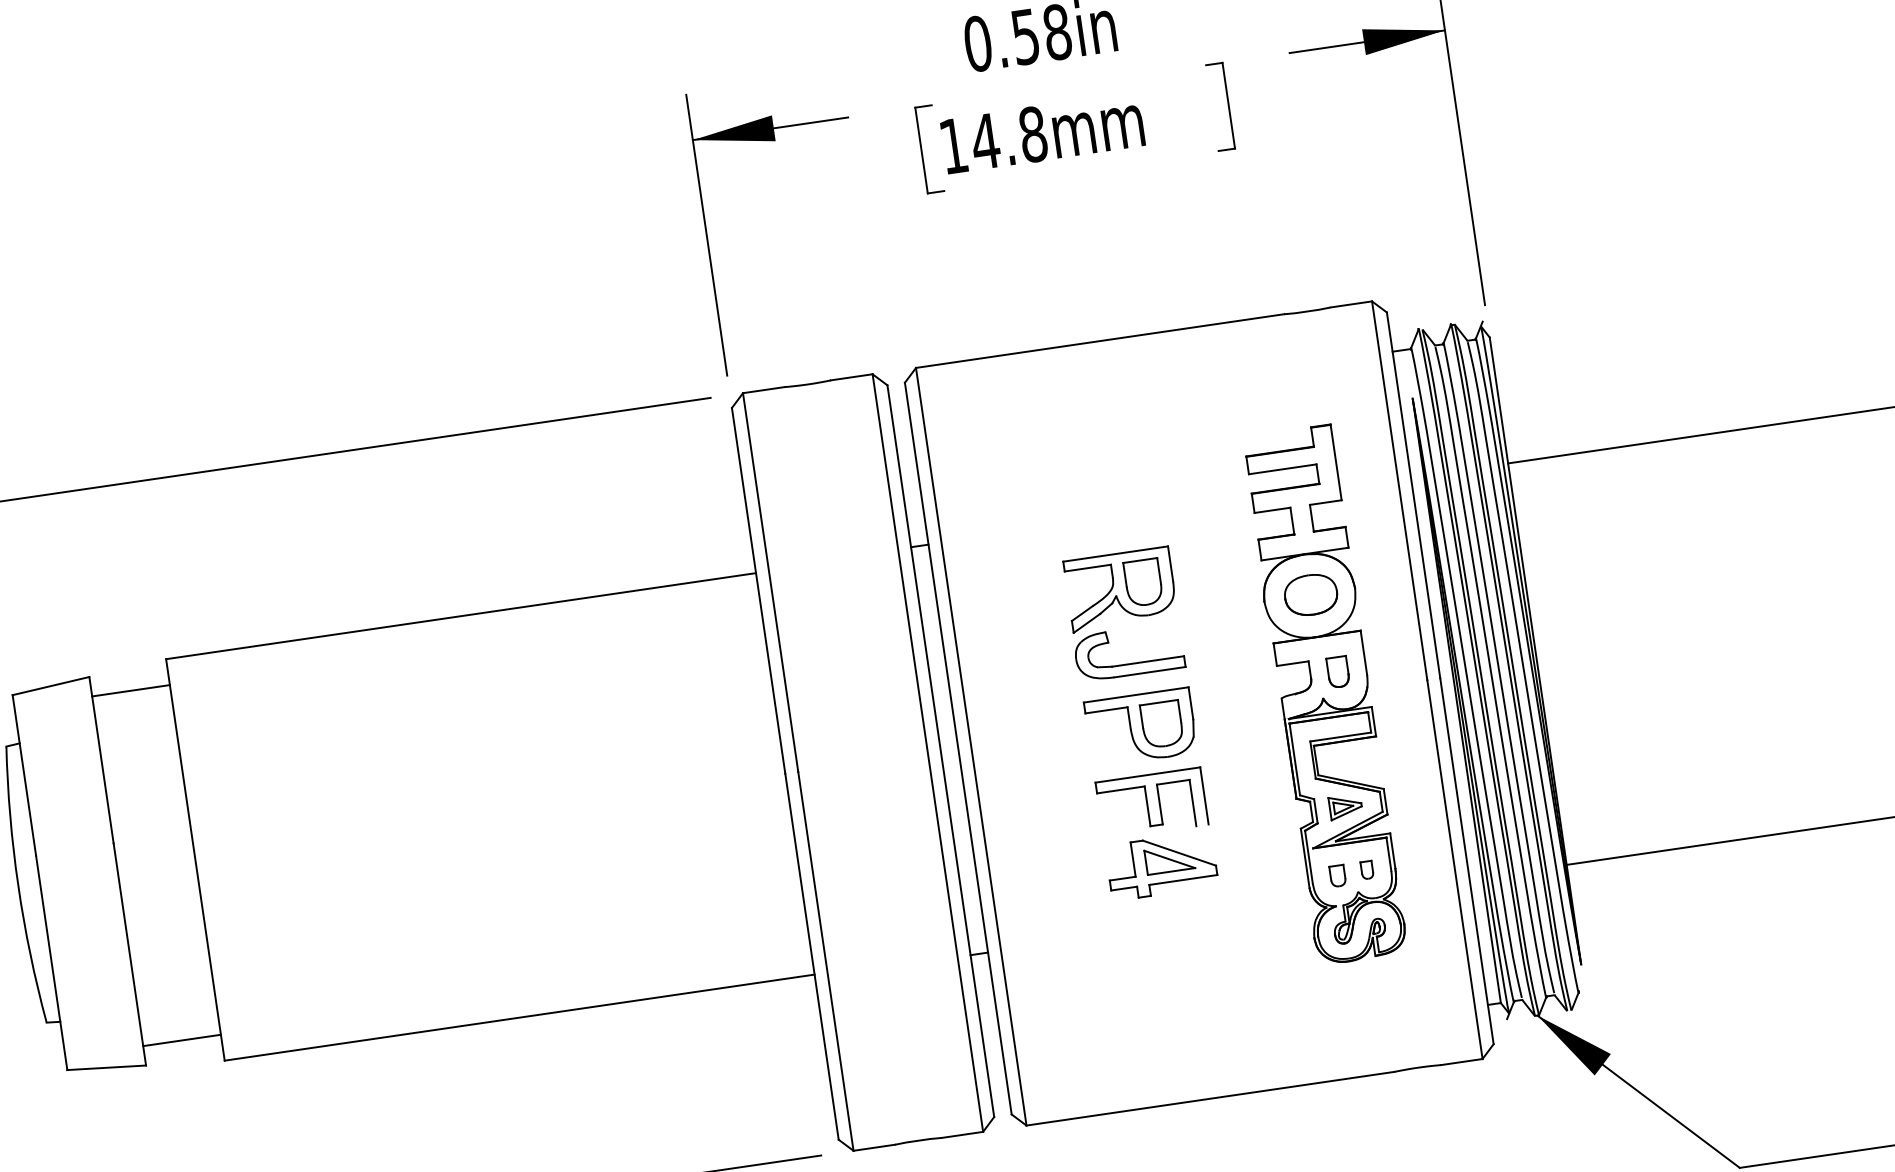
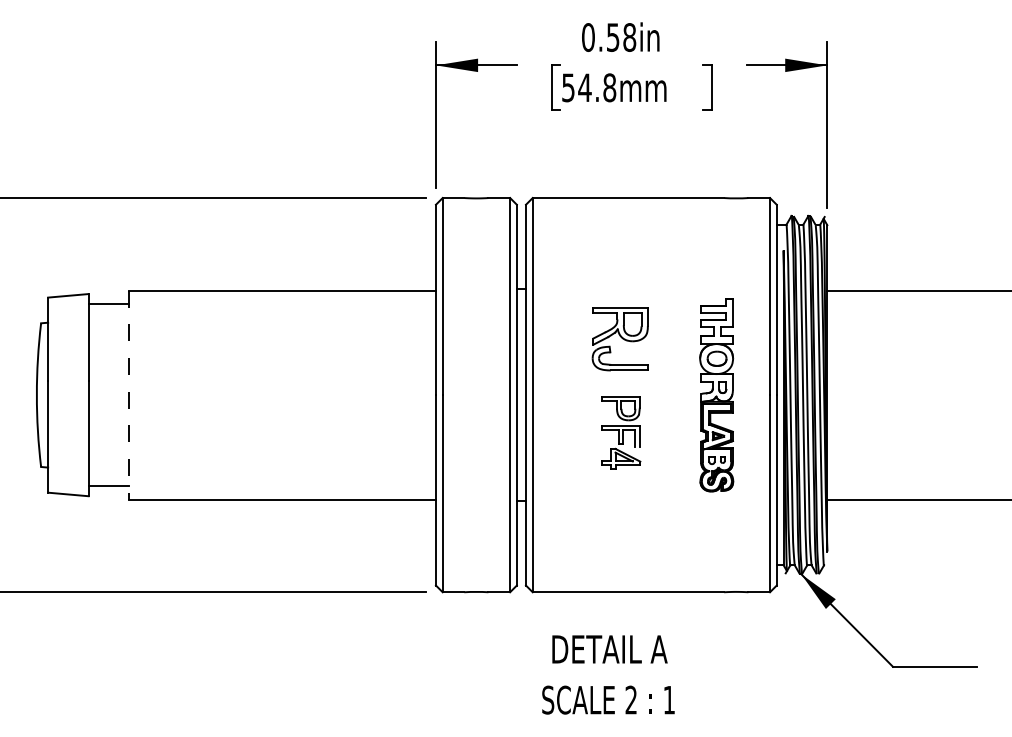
text: (953, 145) -> (568, 87), 14.8mm -> 54.8mm
part: (1324, 695) -> (716, 395), size x0.7
part: (1150, 793) -> (620, 432), size x0.7
line: (196, 860) -> (129, 395), solid -> dashed

